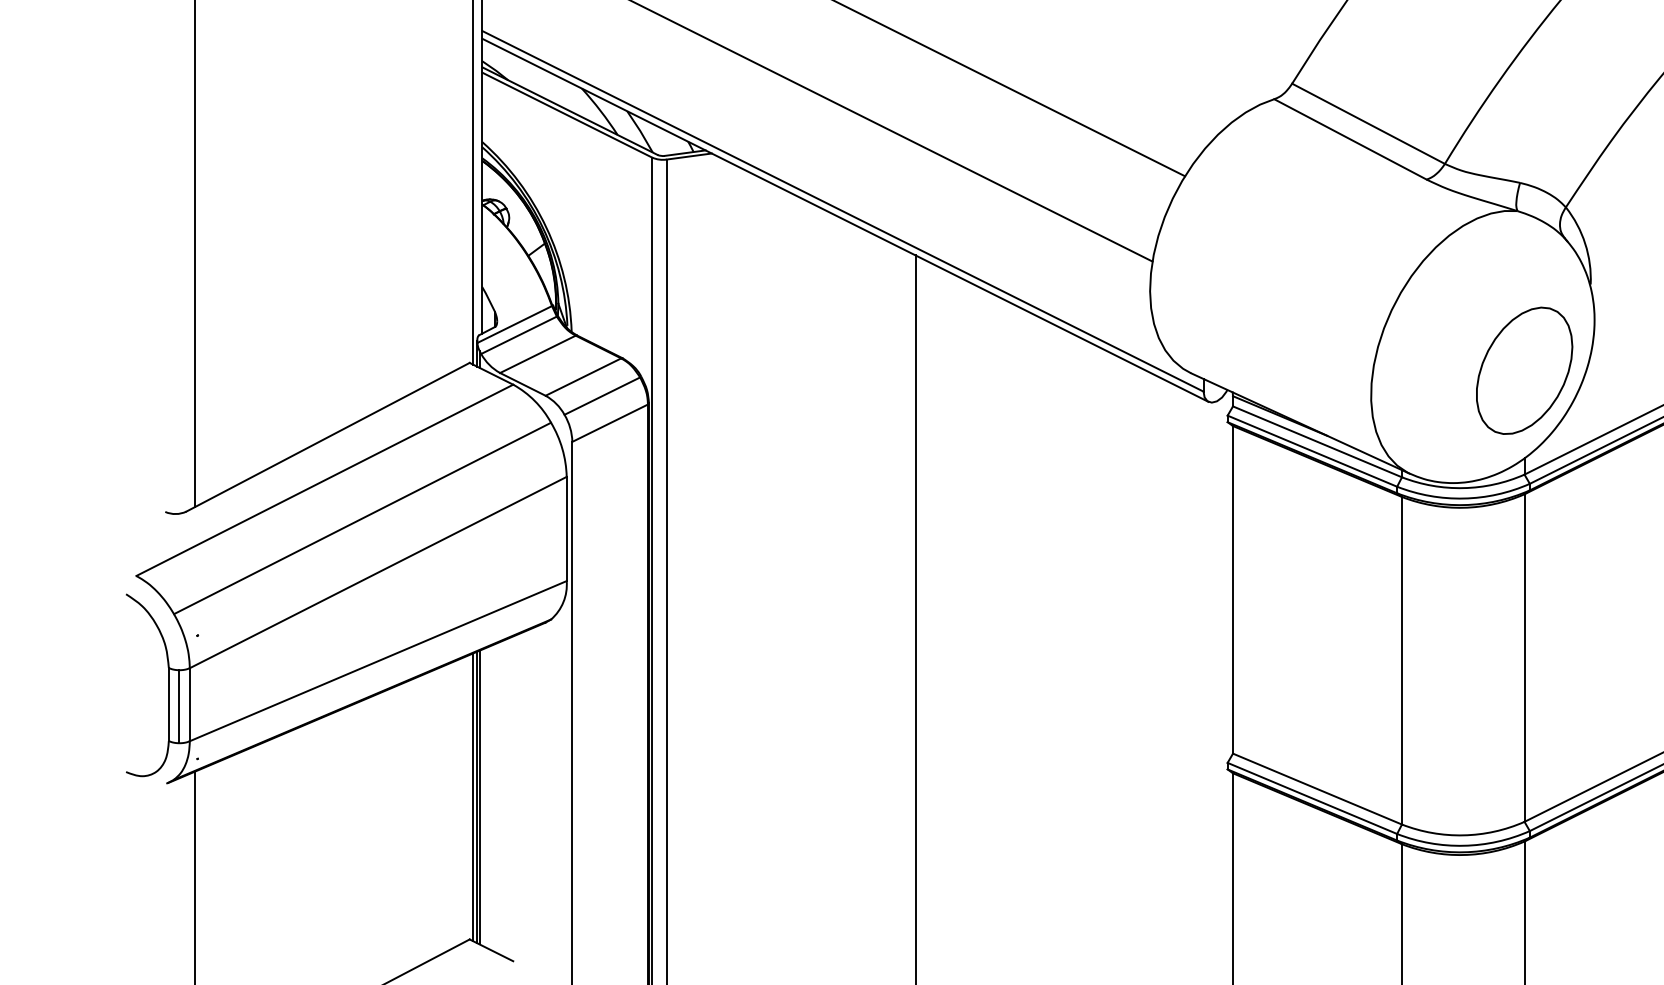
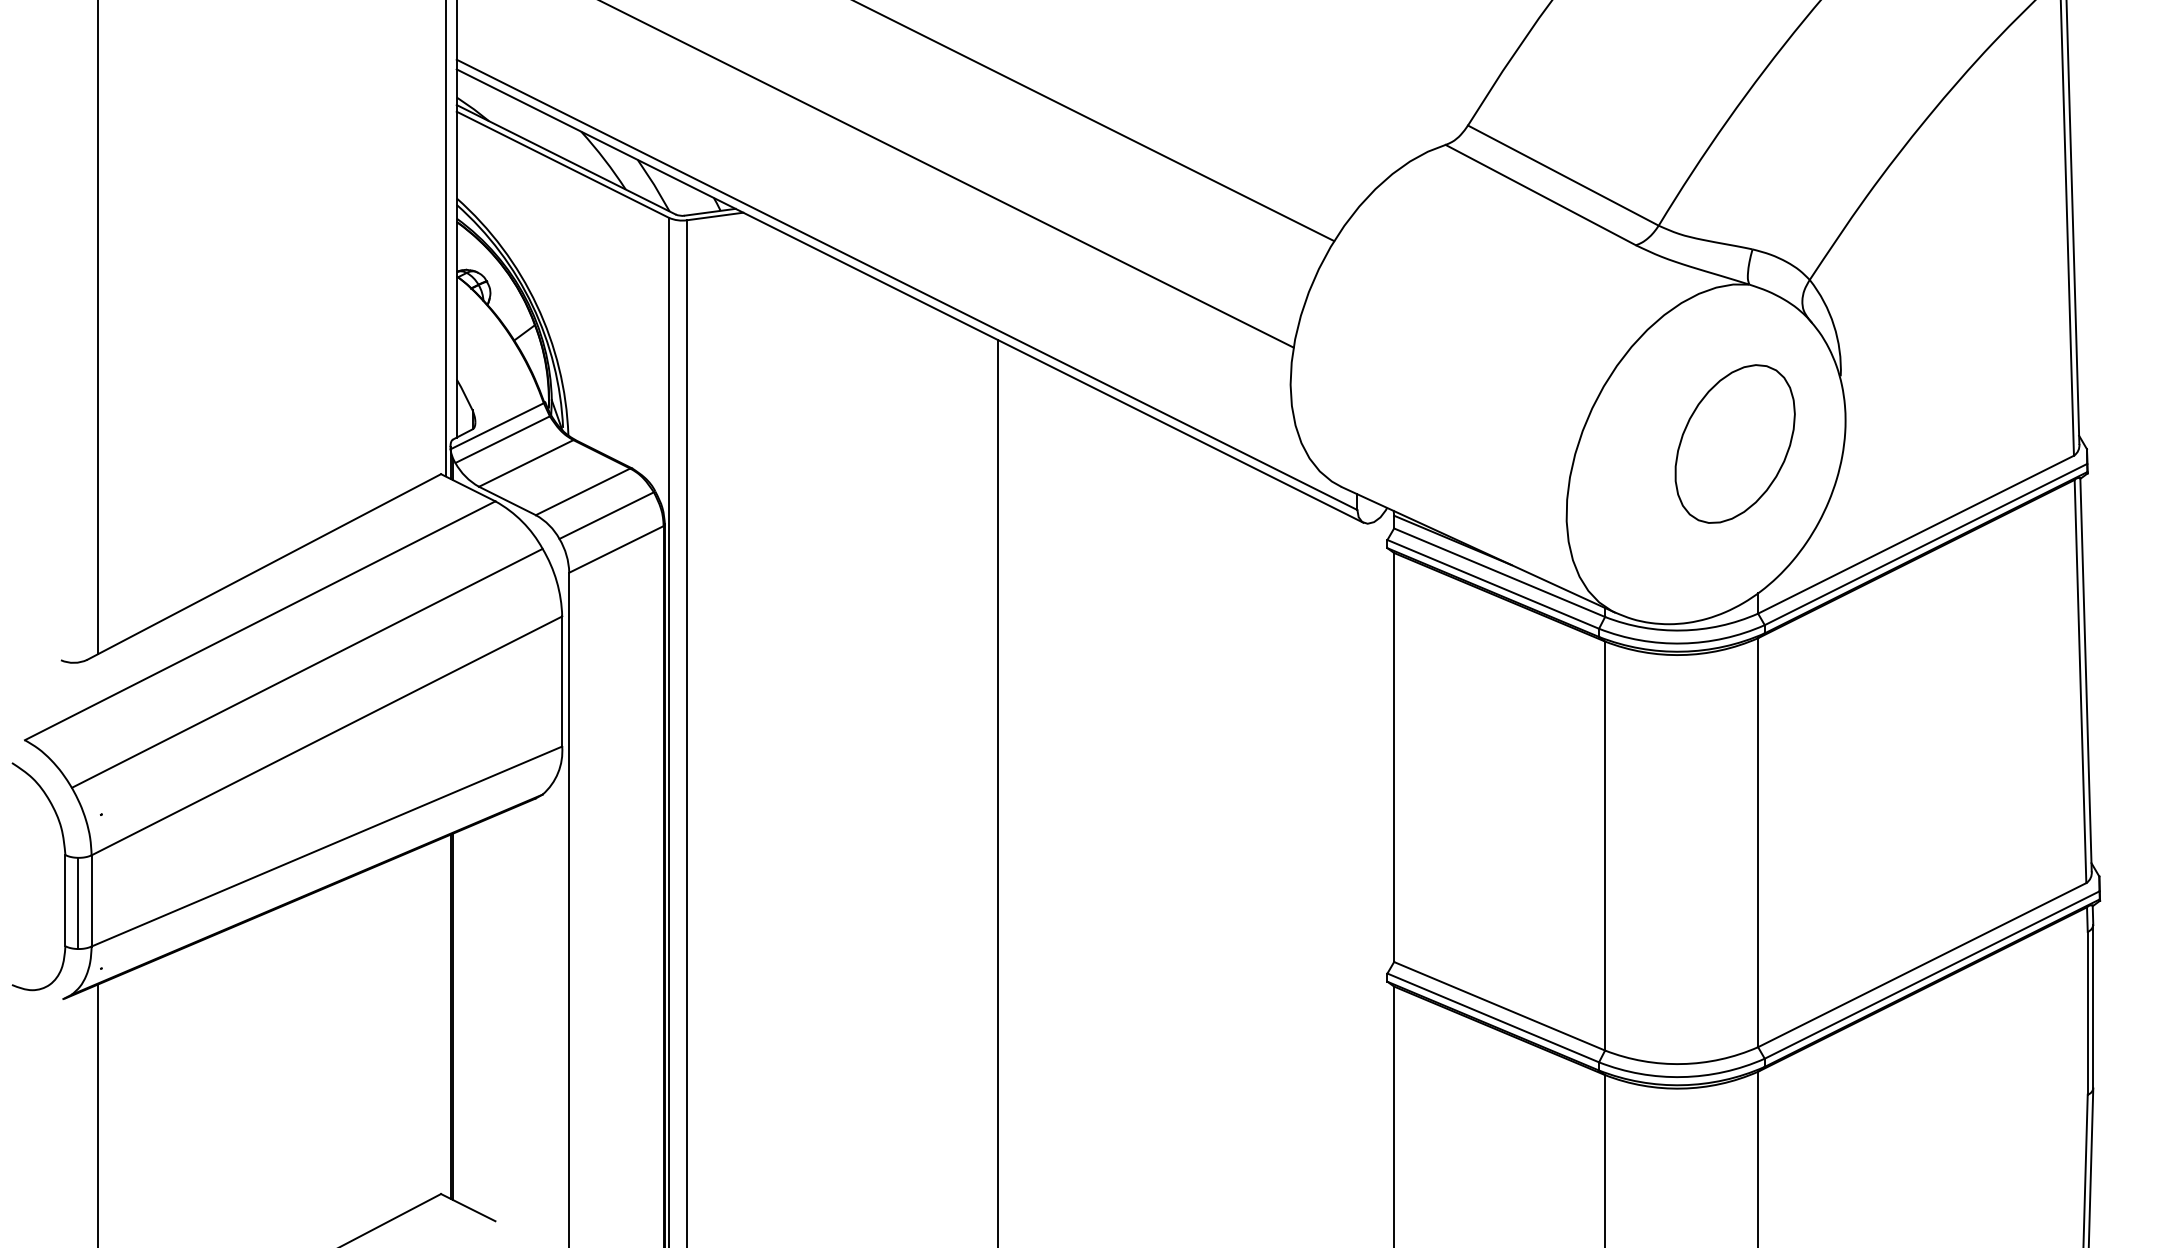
part: (1524, 370) -> (1734, 443), moved
line: (473, 797) -> (445, 1016), removed

